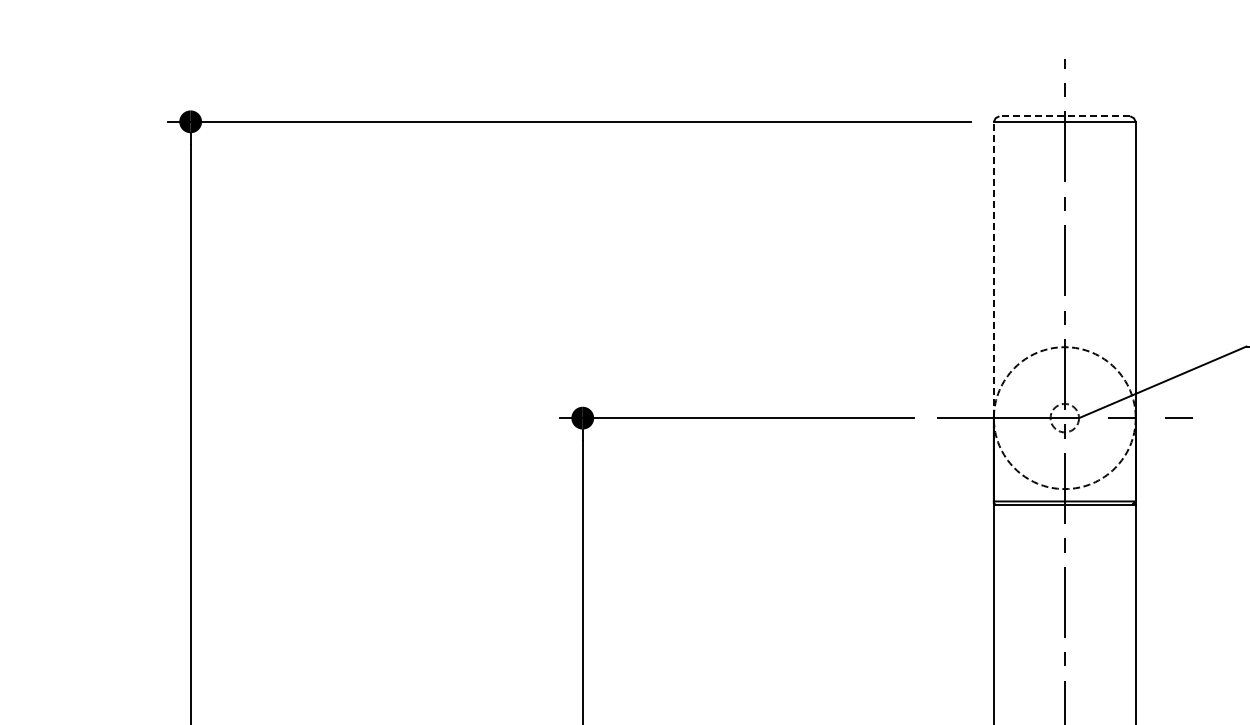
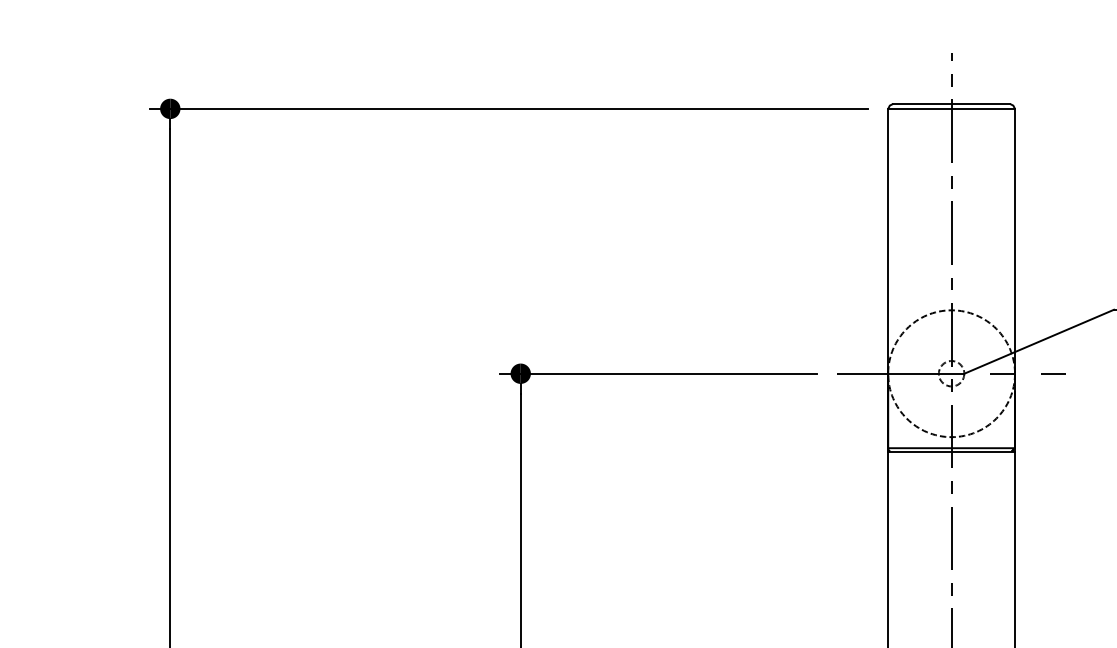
line: (1064, 116) -> (951, 104), dashed -> solid
line: (993, 268) -> (887, 239), dashed -> solid

